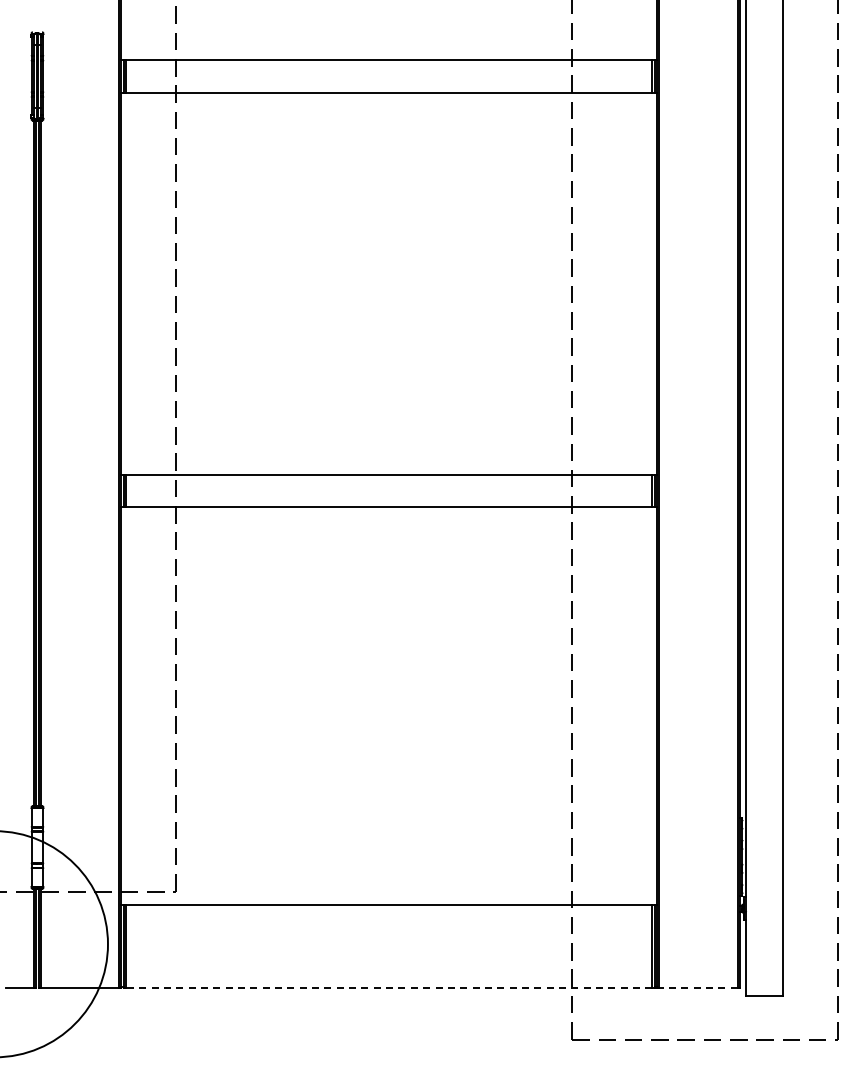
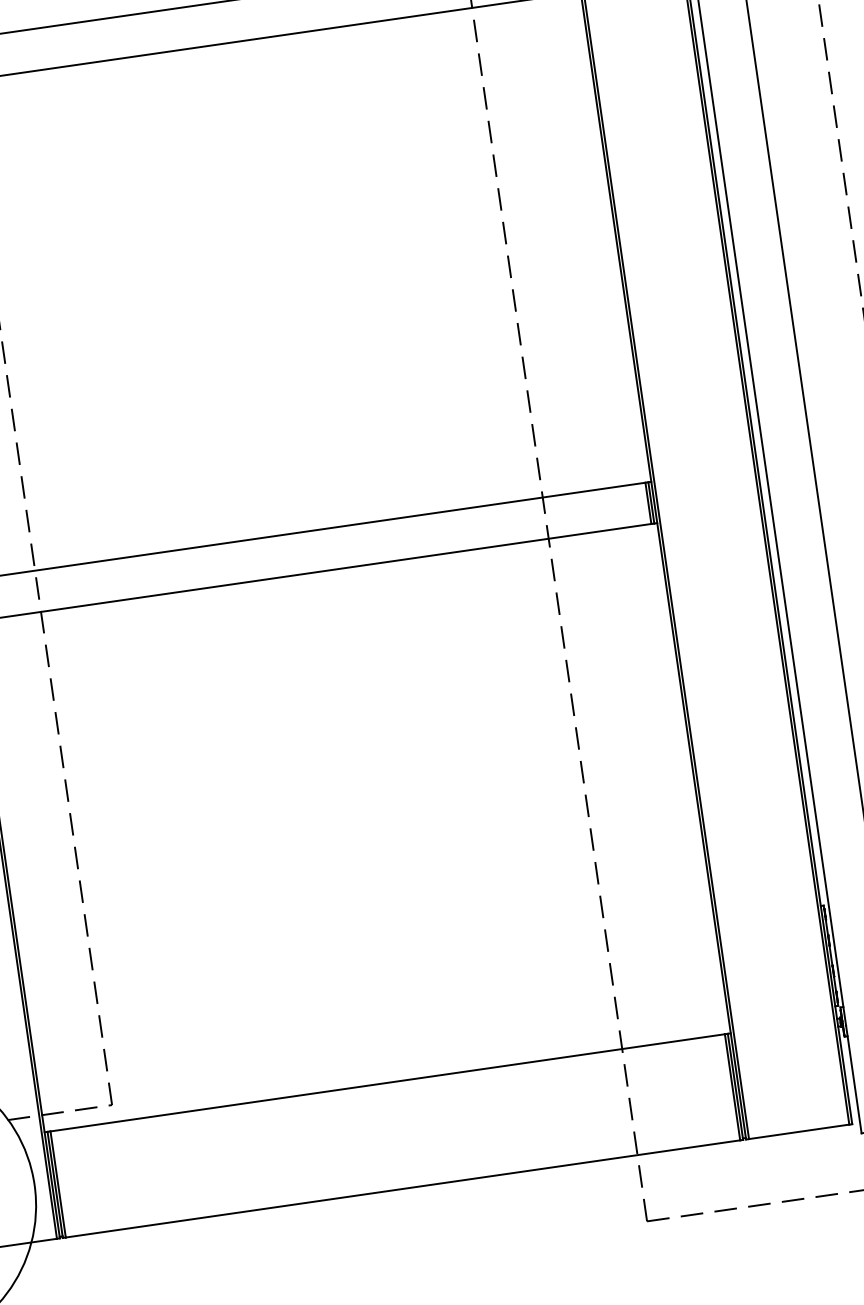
line: (388, 987) -> (401, 1188), dashed -> solid
line: (697, 987) -> (797, 1131), dashed -> solid

